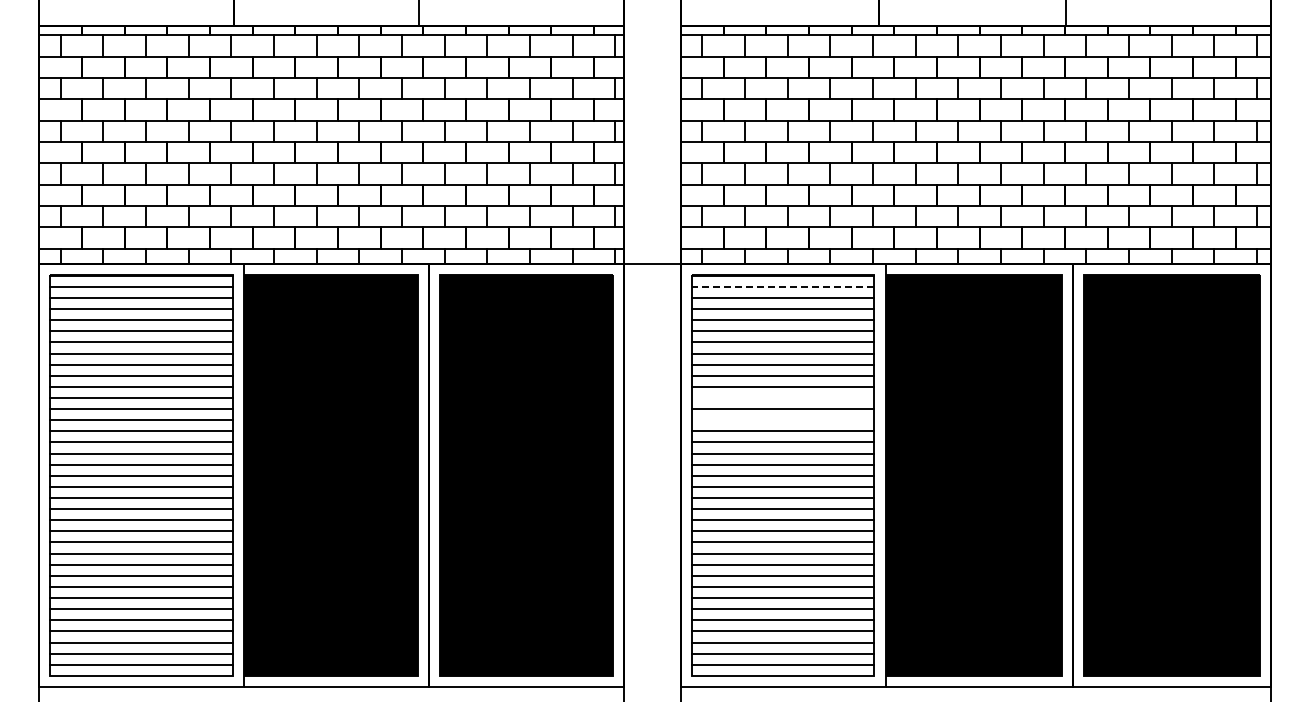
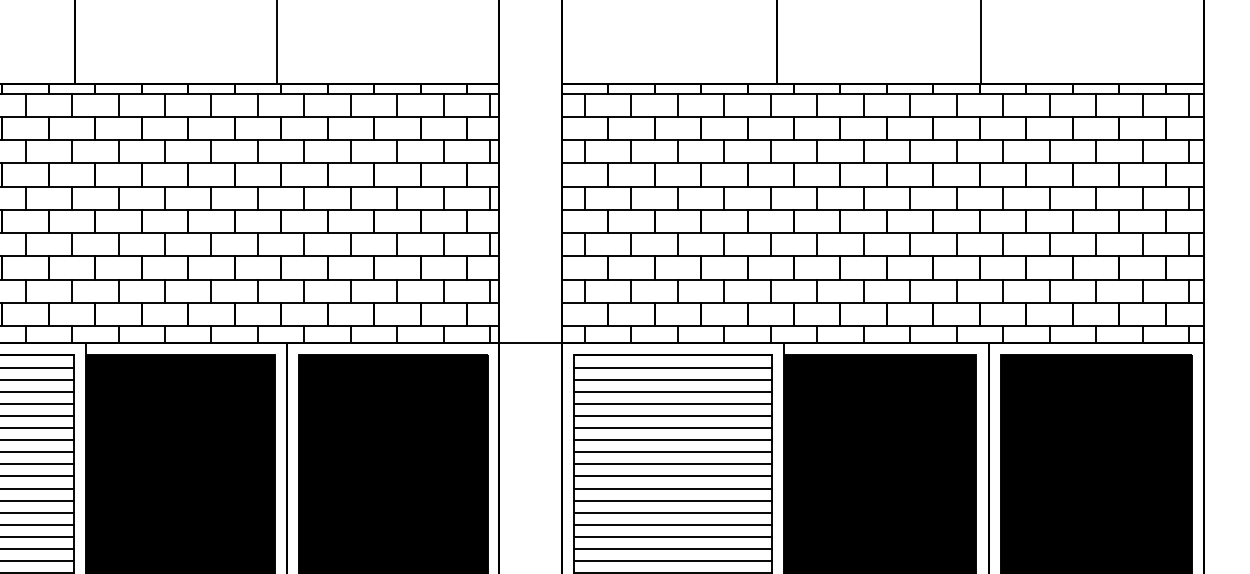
line: (782, 286) -> (672, 367), dashed -> solid
line: (783, 398) -> (673, 489), added
line: (783, 420) -> (673, 513), added

